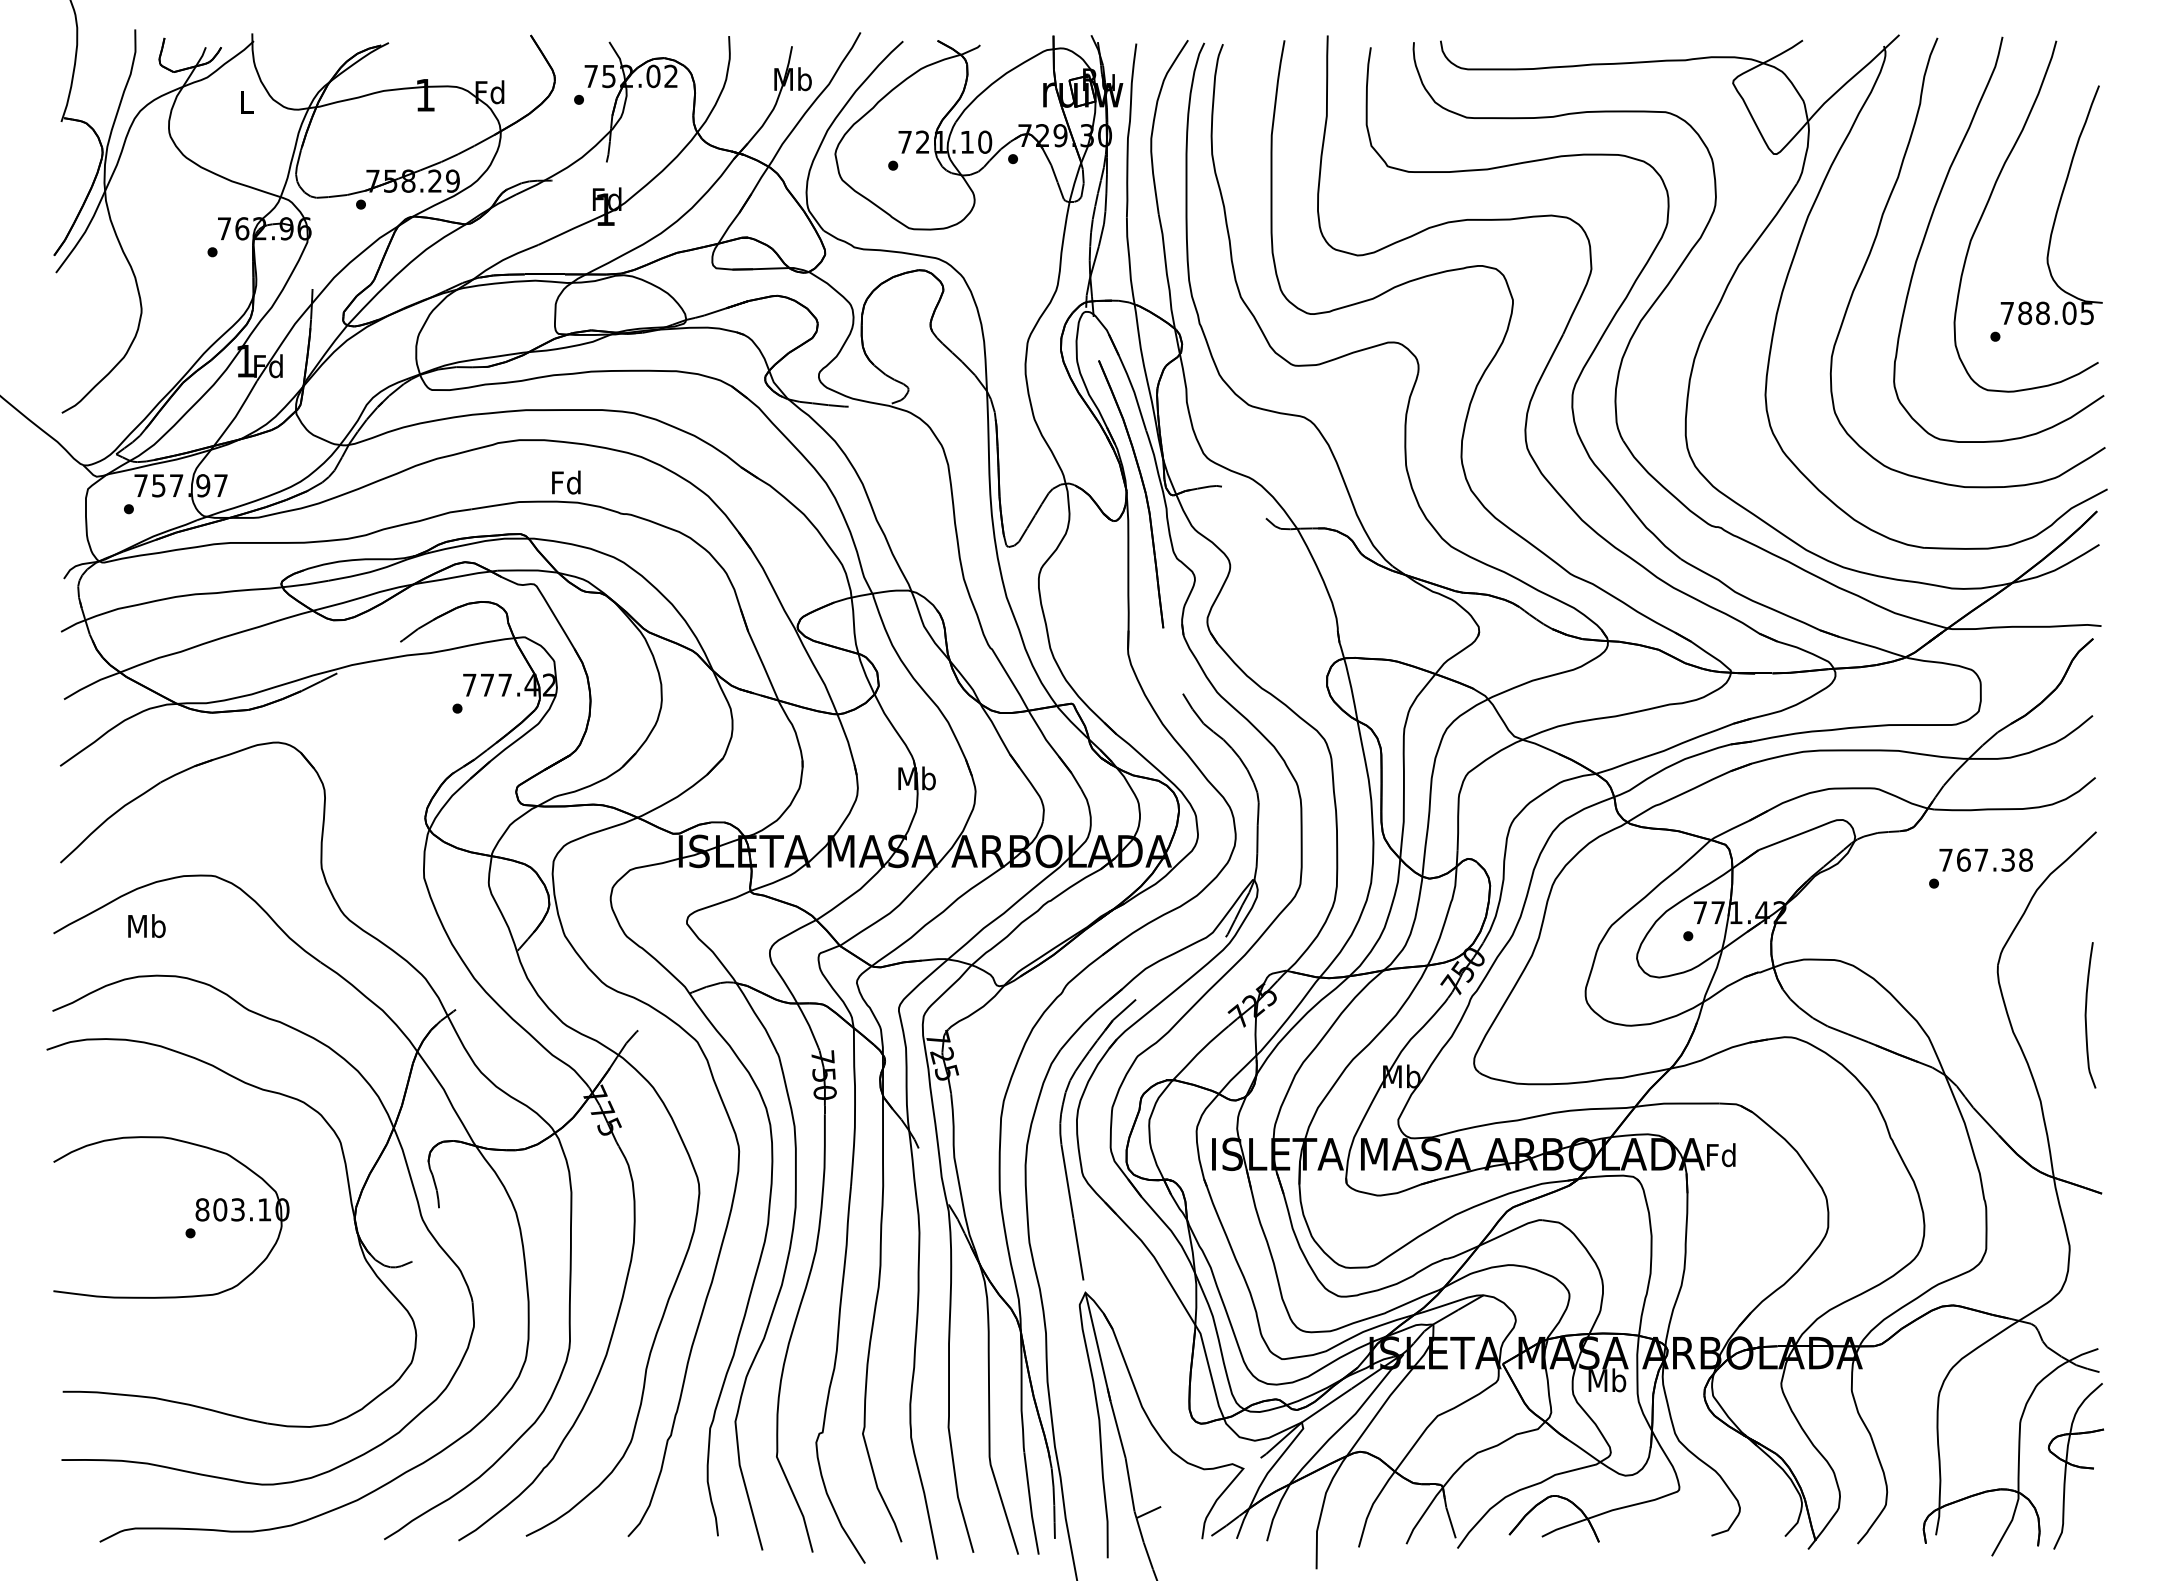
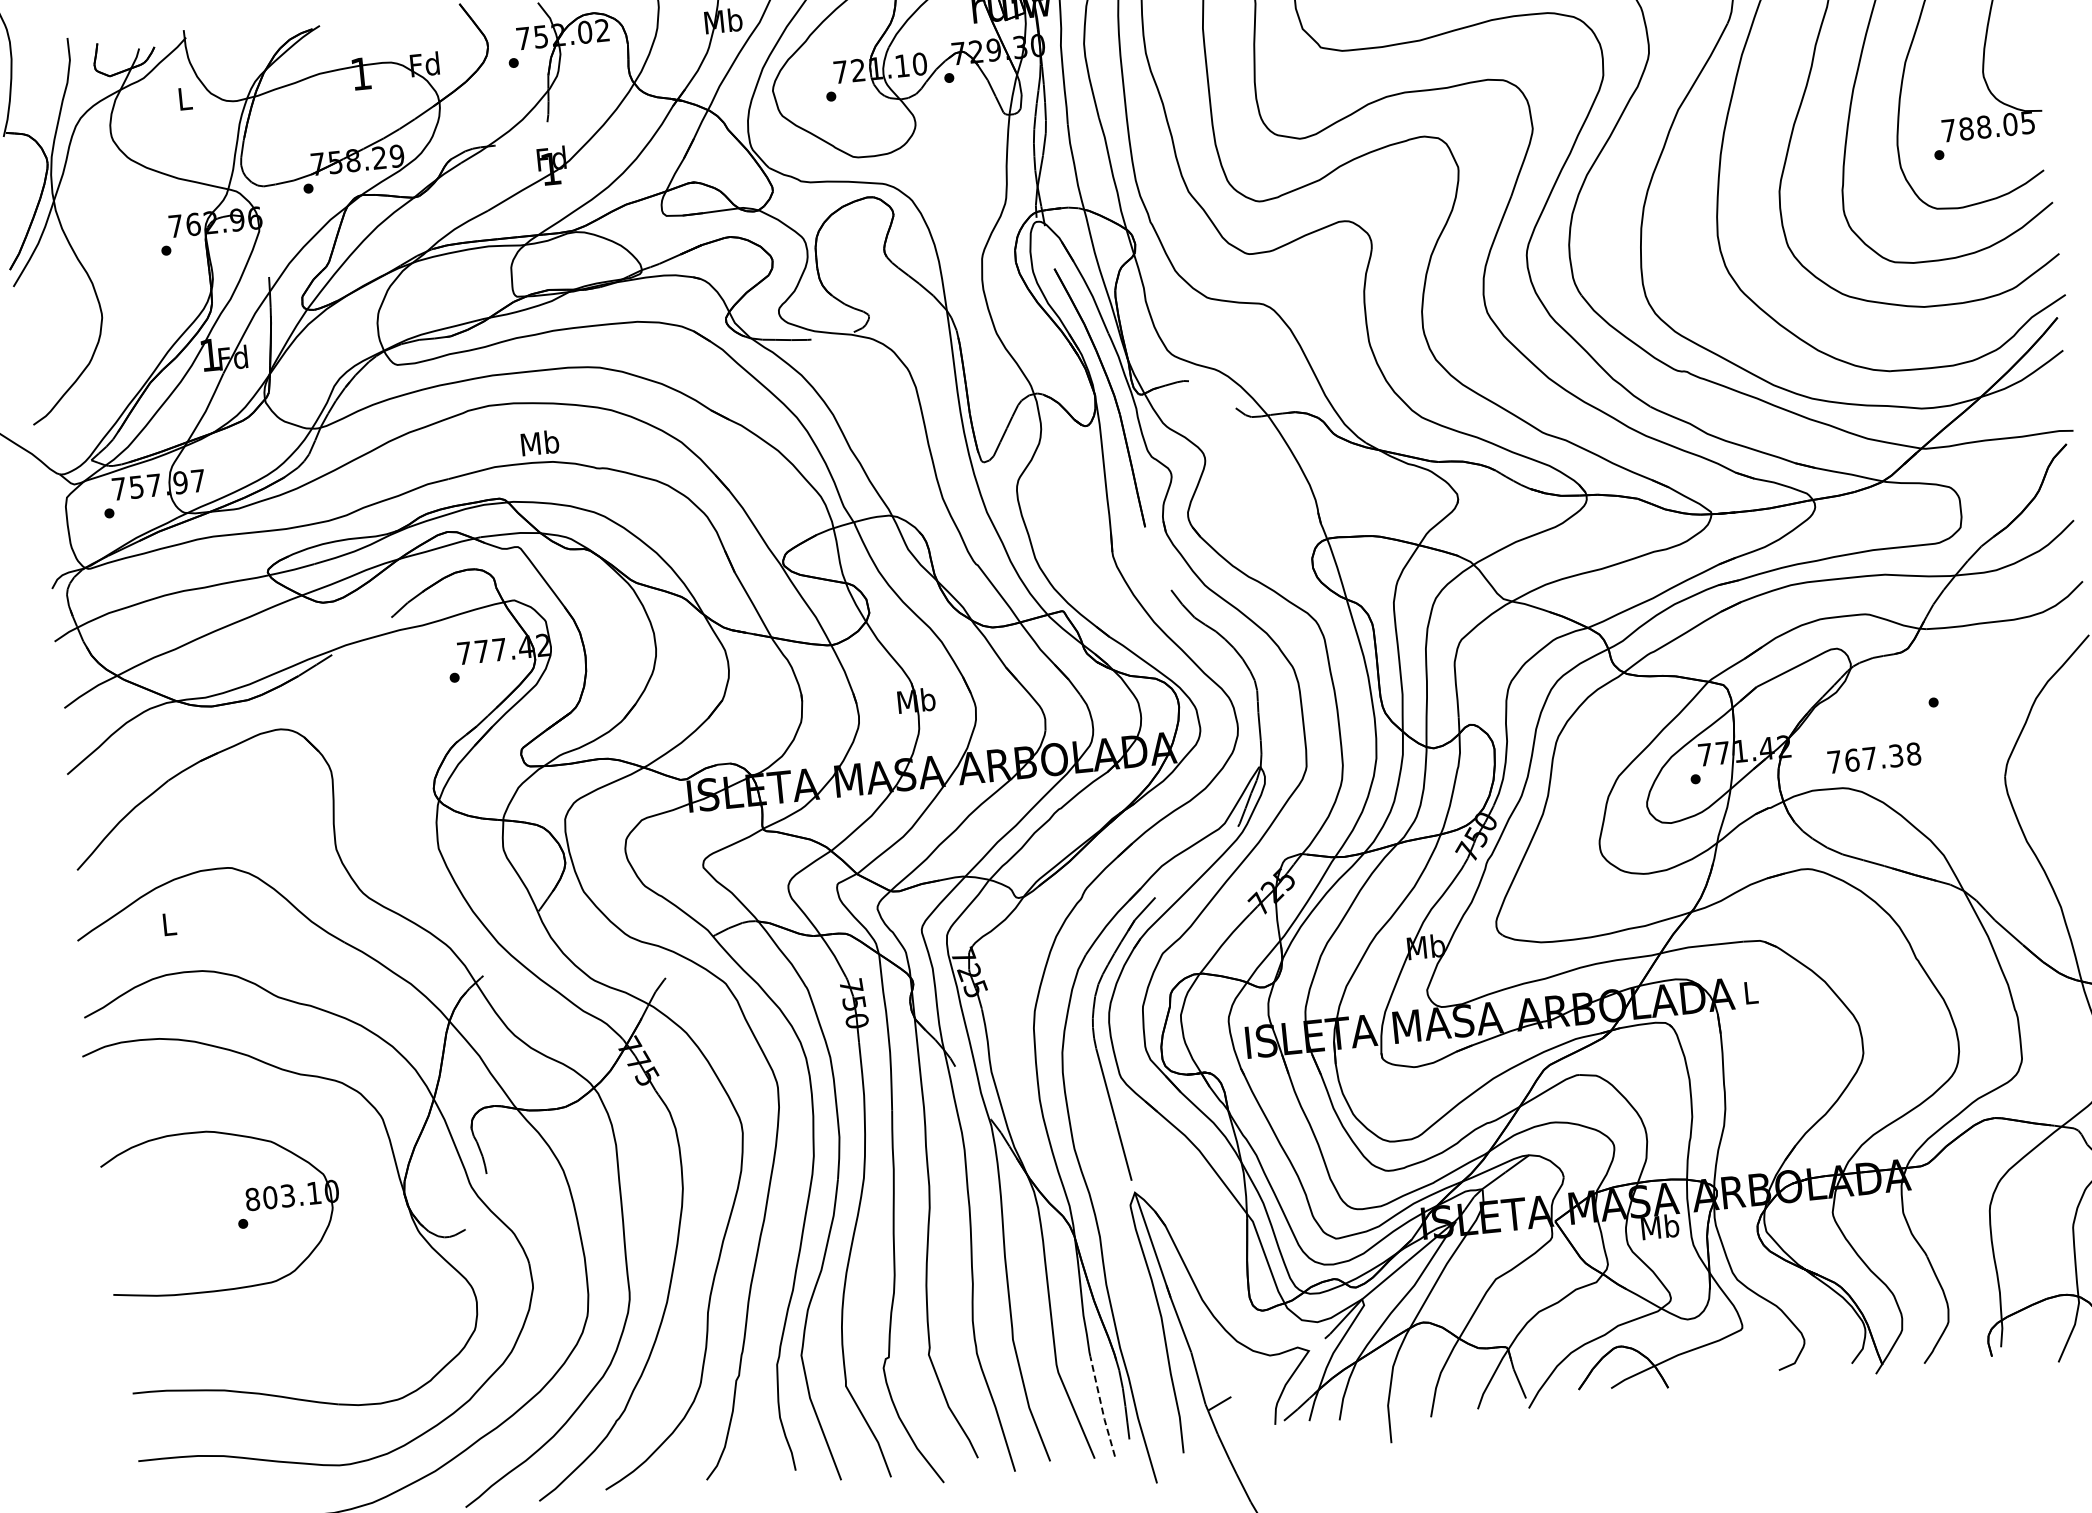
text: (566, 482) -> (539, 442), Fd -> Mb
text: (1985, 859) -> (1873, 757), moved
text: (146, 926) -> (168, 924), Mb -> L
text: (1721, 1155) -> (1750, 992), Fd -> L
line: (1030, 1503) -> (1101, 1406), solid -> dashed

